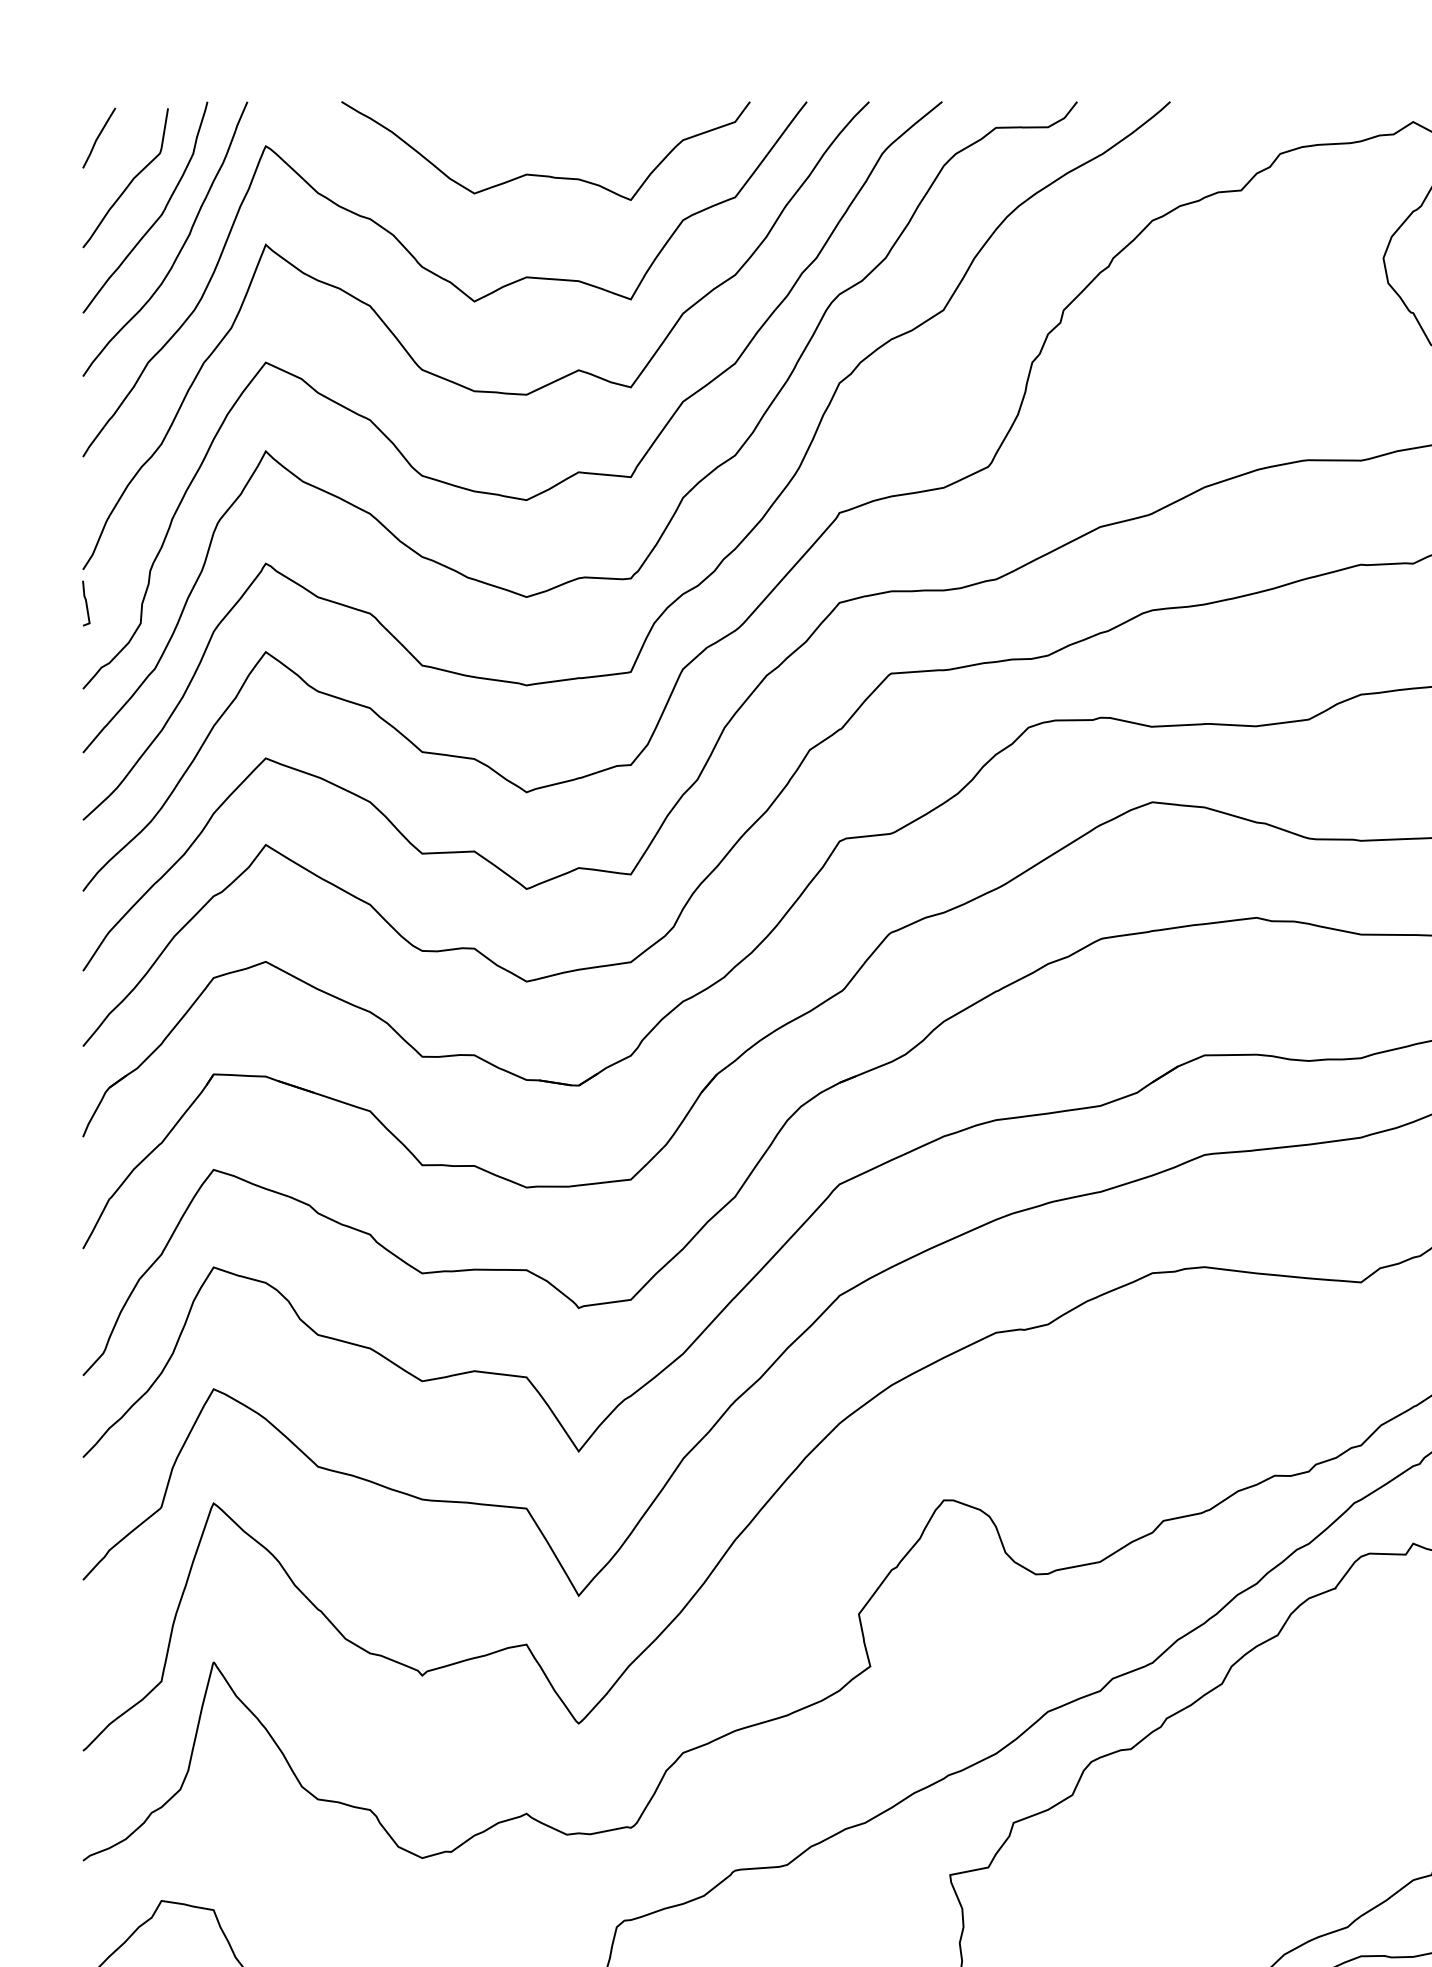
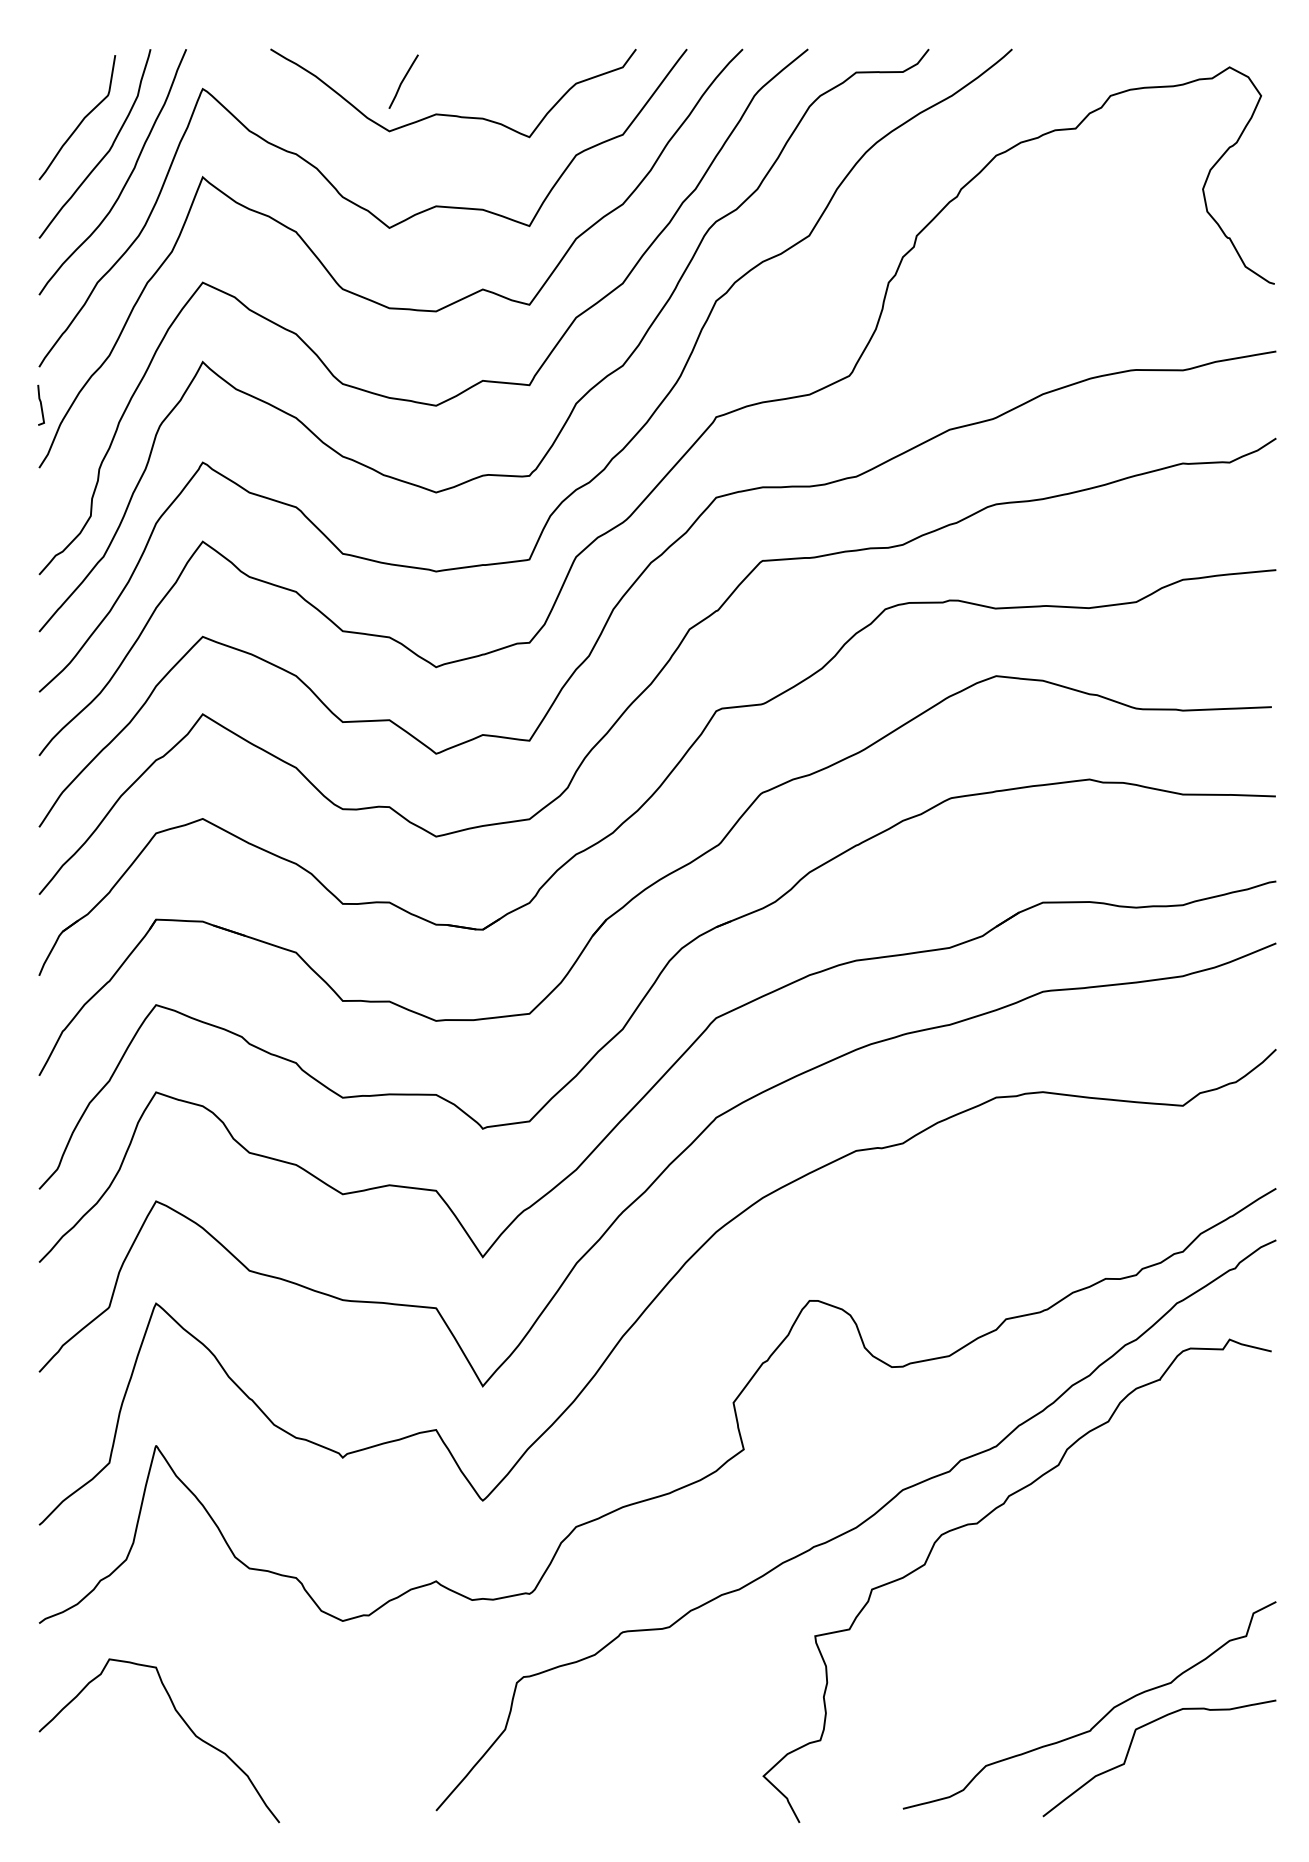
line: (99, 137) -> (403, 81), moved
line: (85, 602) -> (40, 404), moved

